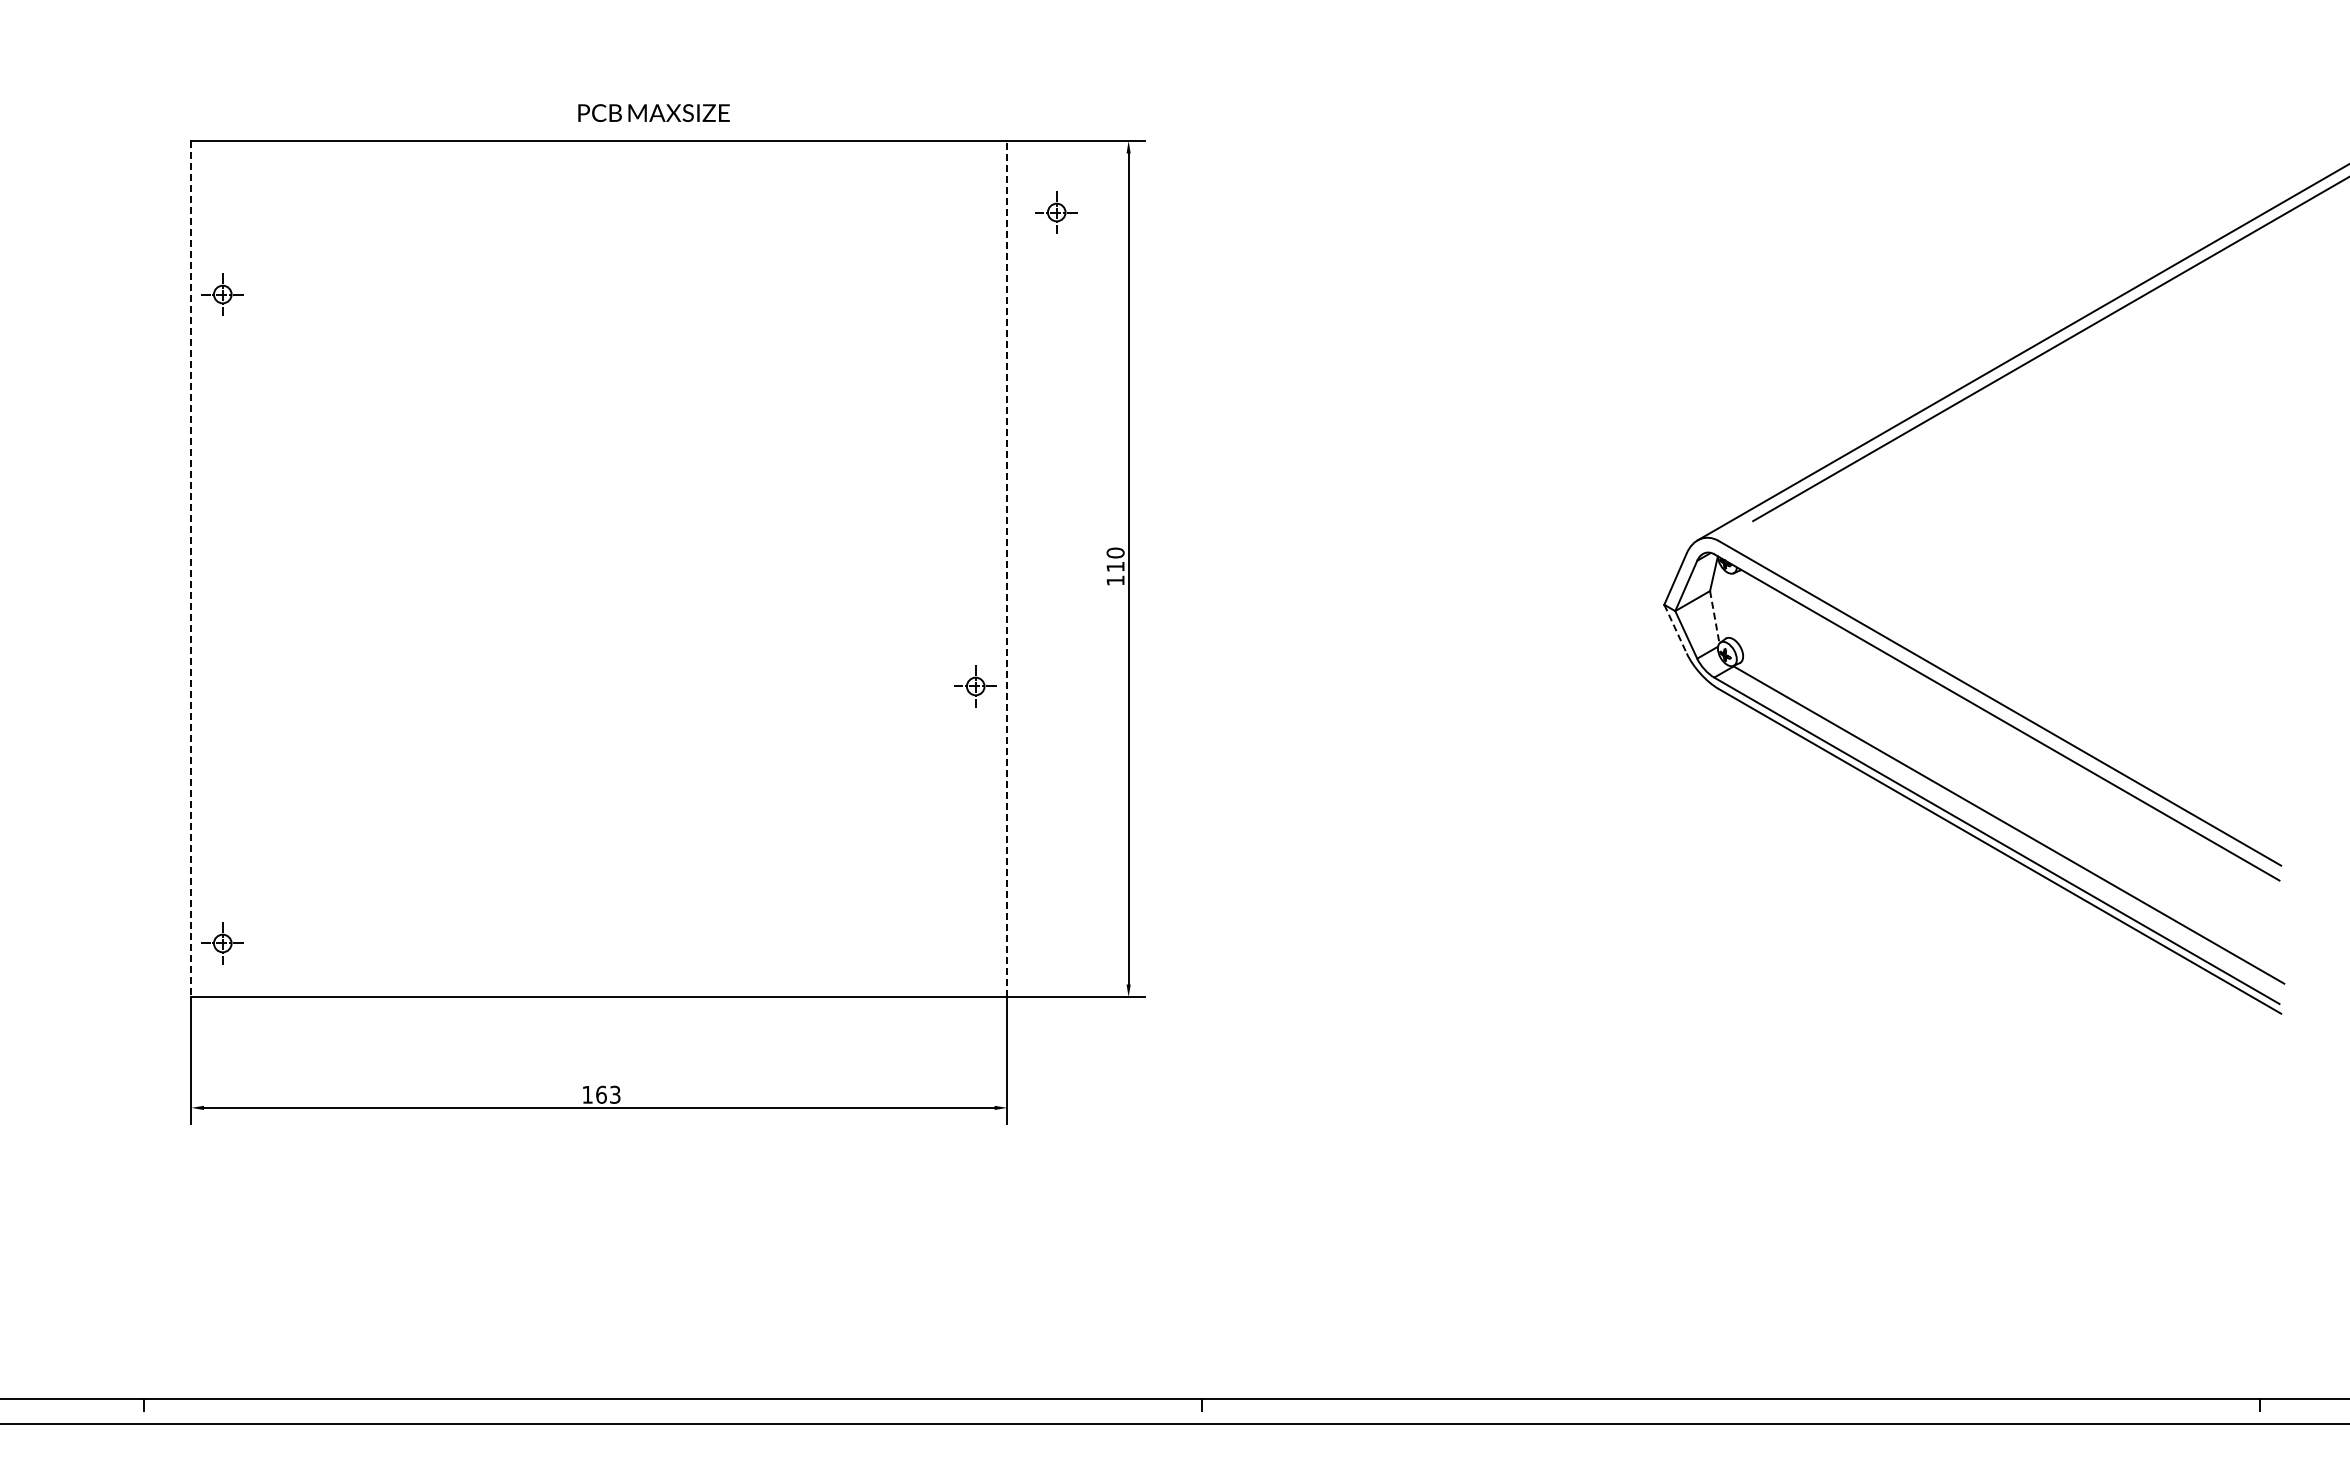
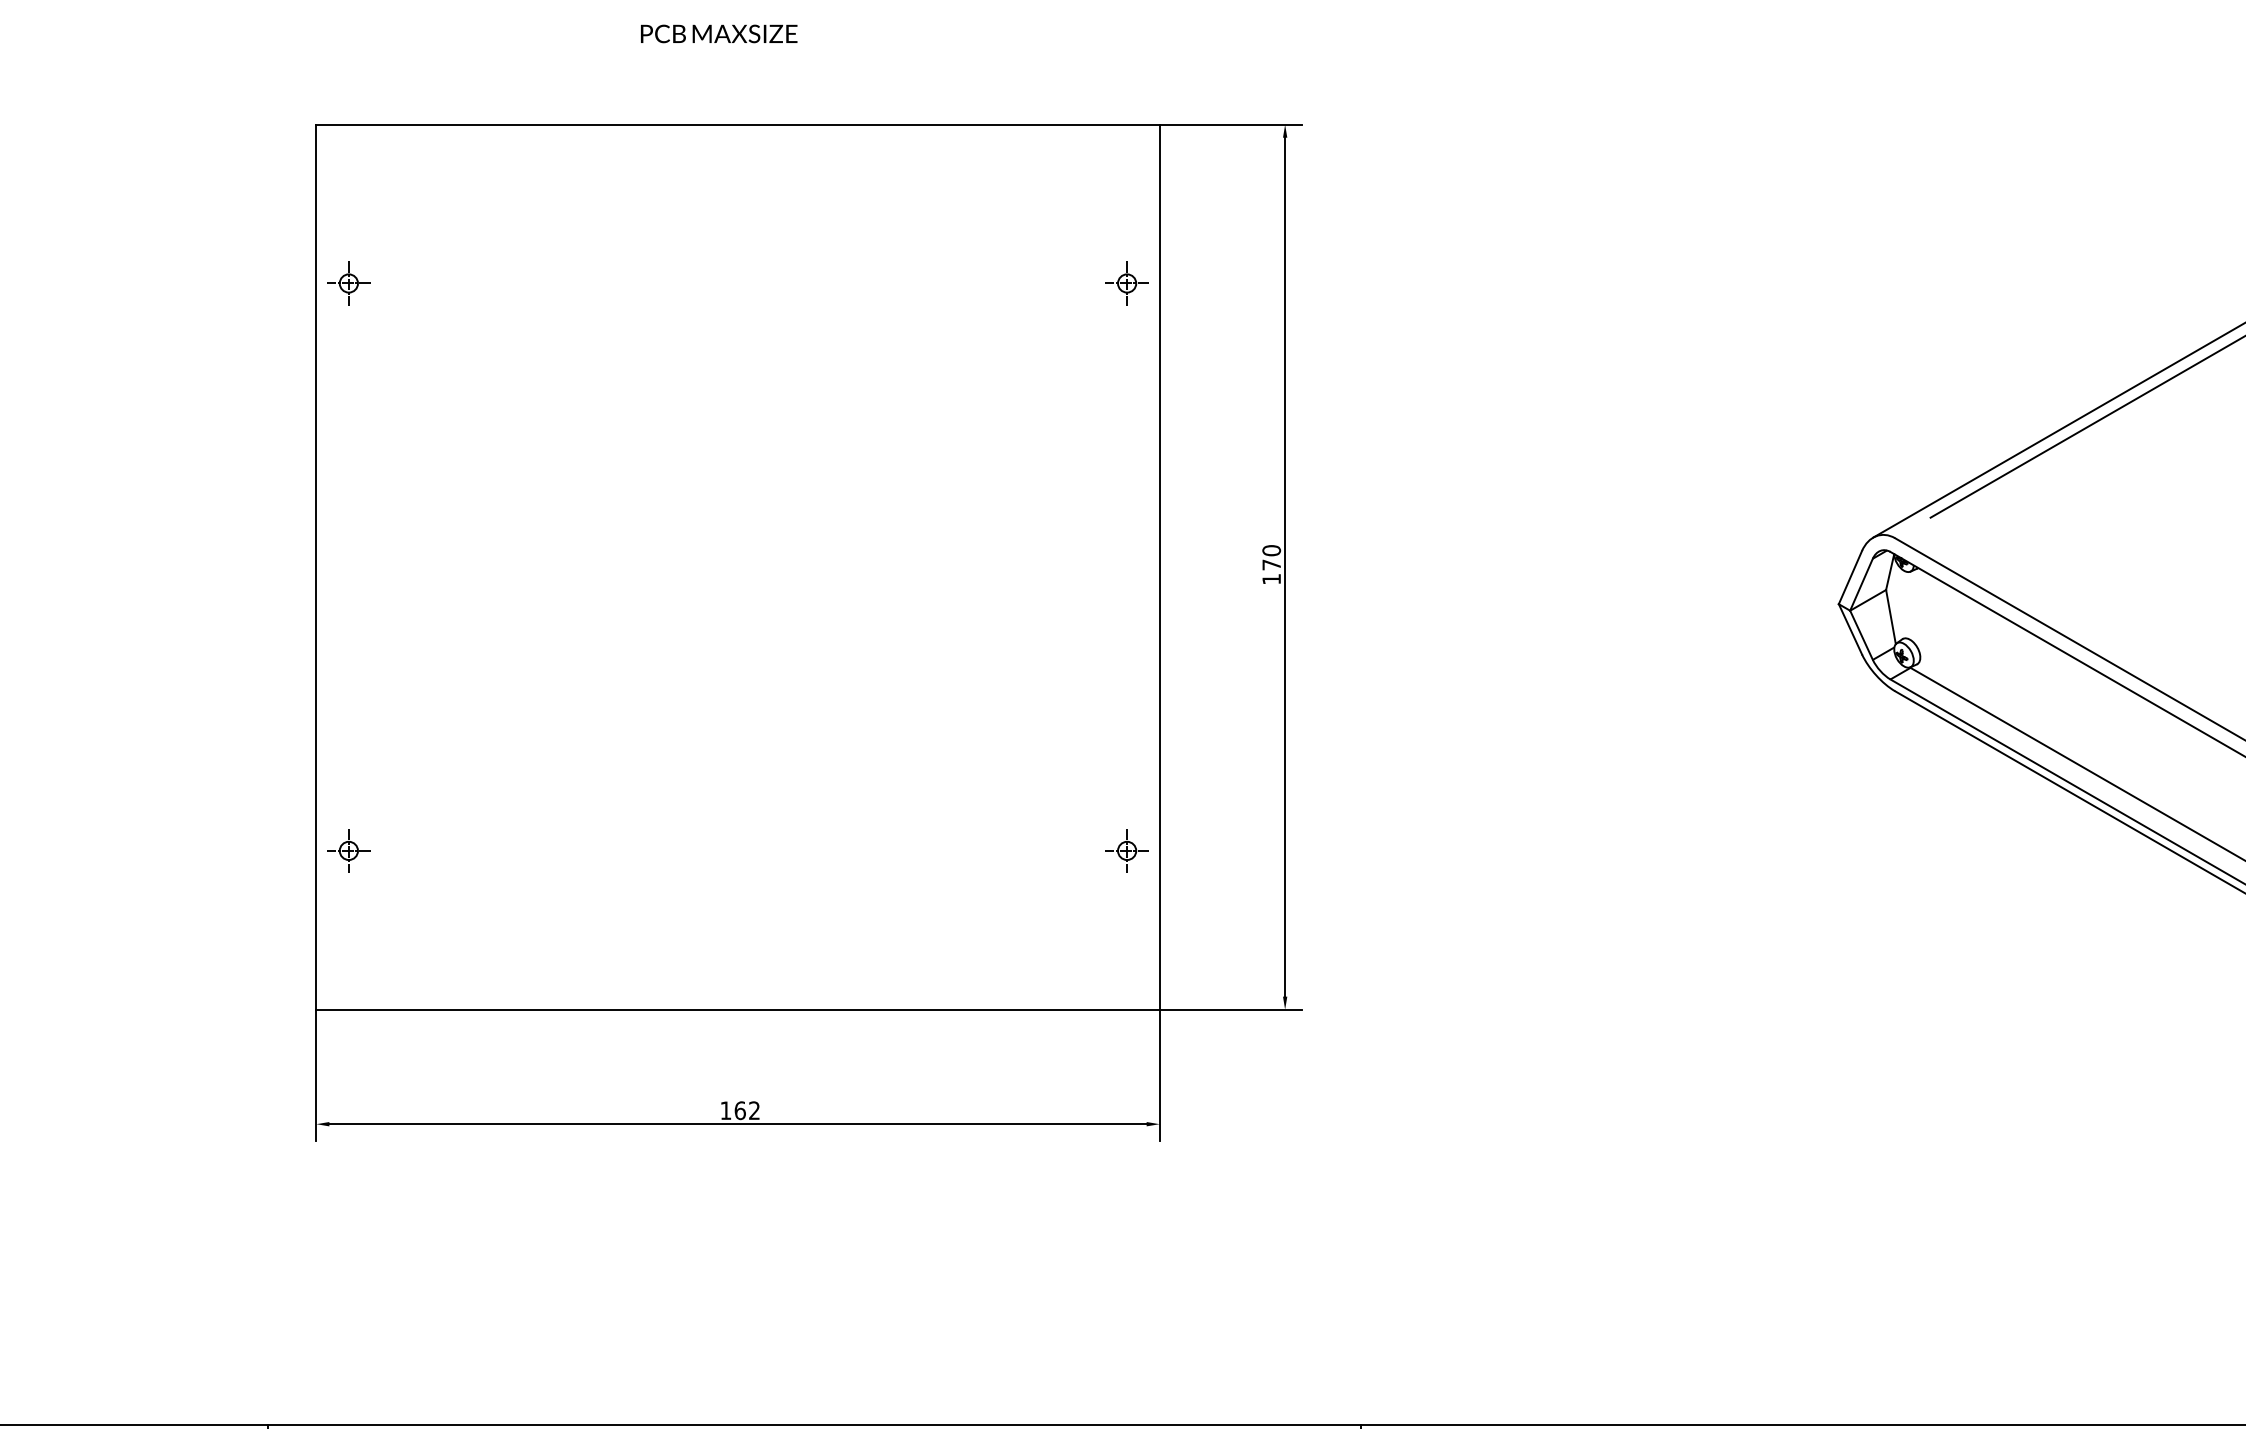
text: (653, 112) -> (718, 33), moved
part: (1056, 212) -> (1126, 283), moved
text: (1115, 566) -> (1271, 564), 110 -> 170
line: (1007, 568) -> (1159, 566), dashed -> solid
line: (191, 569) -> (316, 567), dashed -> solid
line: (1714, 617) -> (1890, 617), dashed -> solid
line: (1675, 629) -> (1850, 629), dashed -> solid
part: (975, 686) -> (1126, 850), moved
part: (222, 943) -> (348, 850), moved
text: (615, 1094) -> (754, 1110), 163 -> 162

